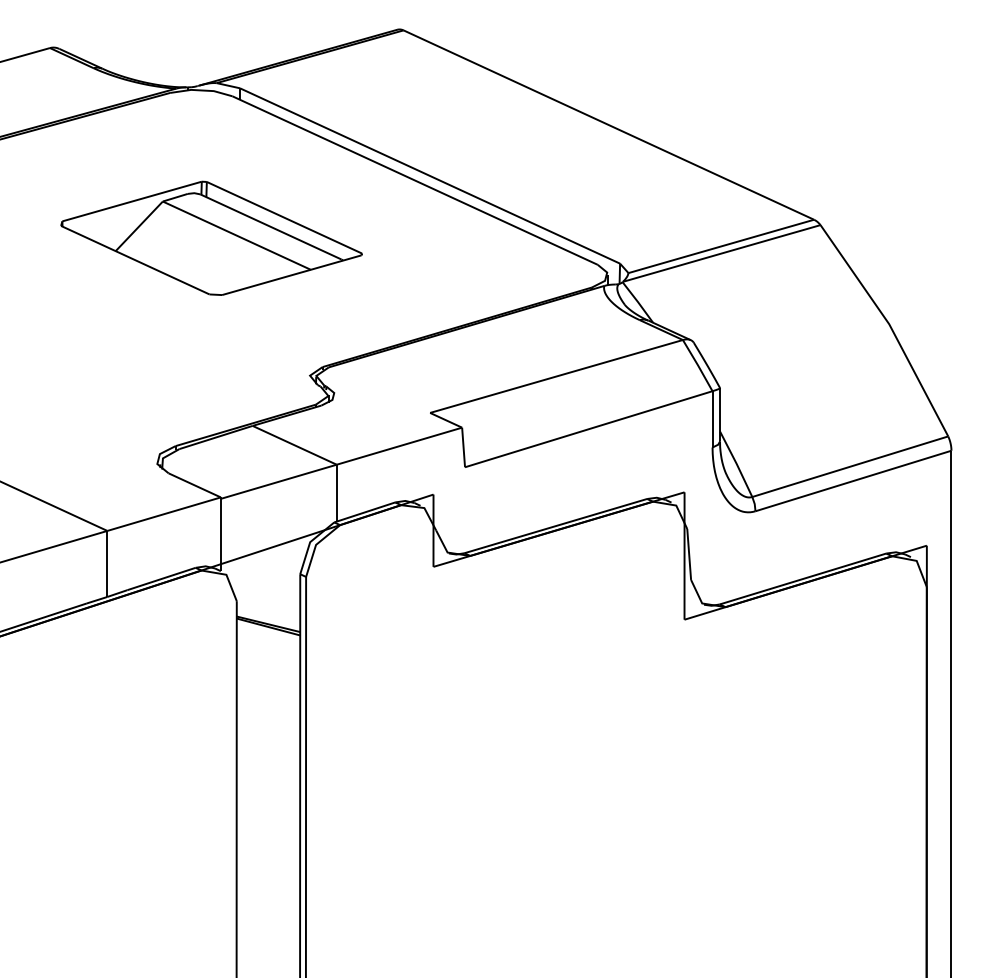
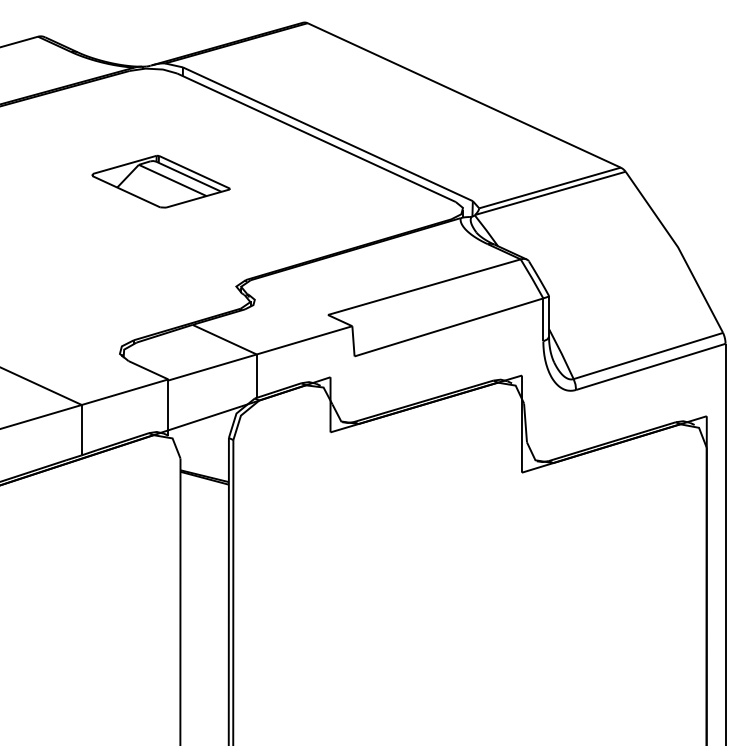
part: (210, 237) -> (160, 181), size x0.6

